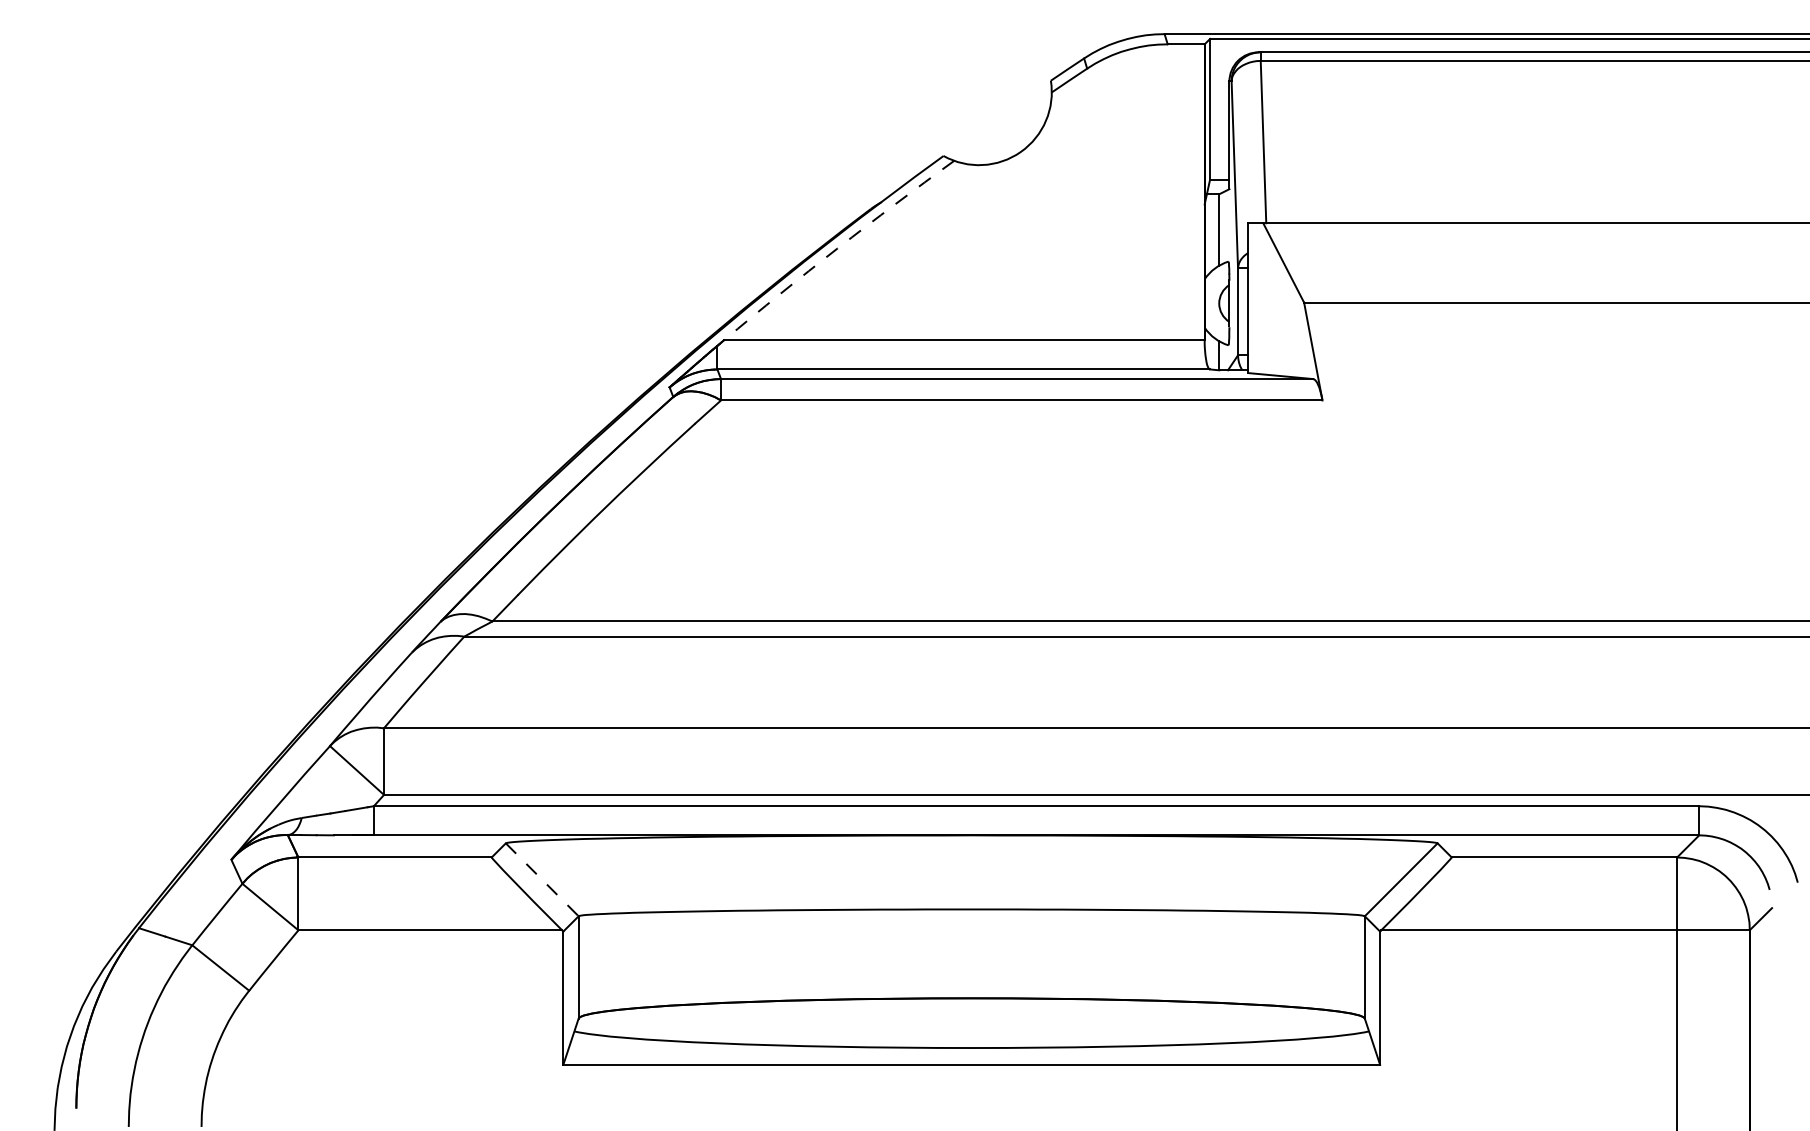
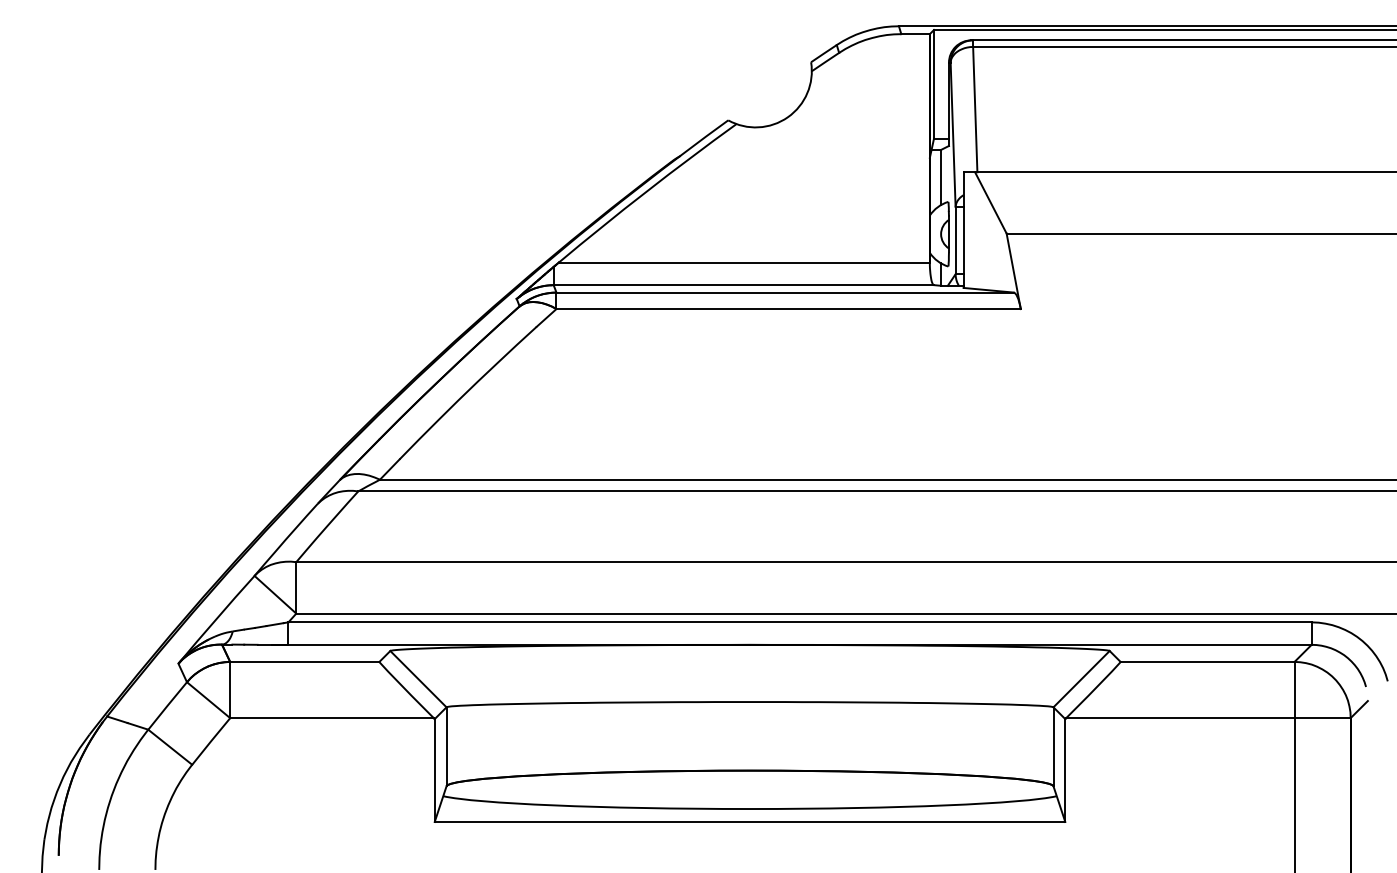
arc: (837, 248) -> (646, 191), dashed -> solid
line: (542, 880) -> (418, 679), dashed -> solid

